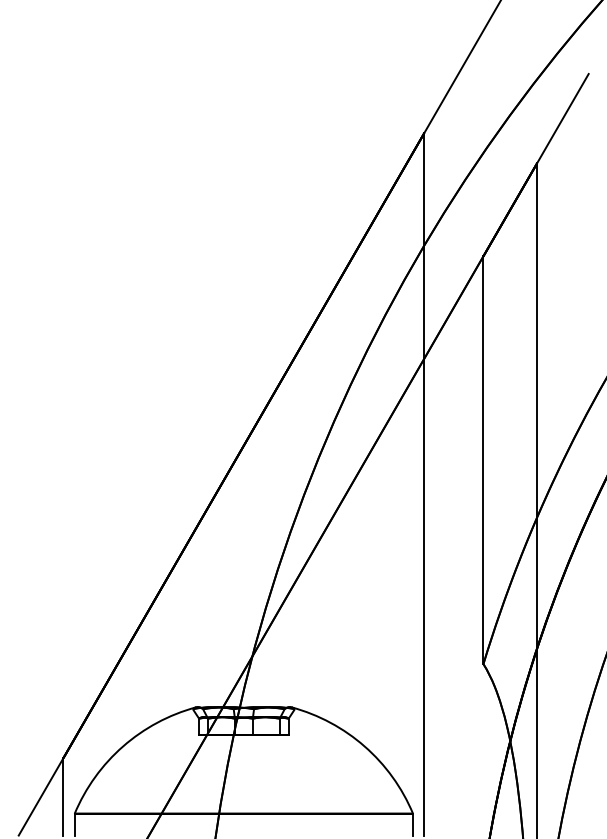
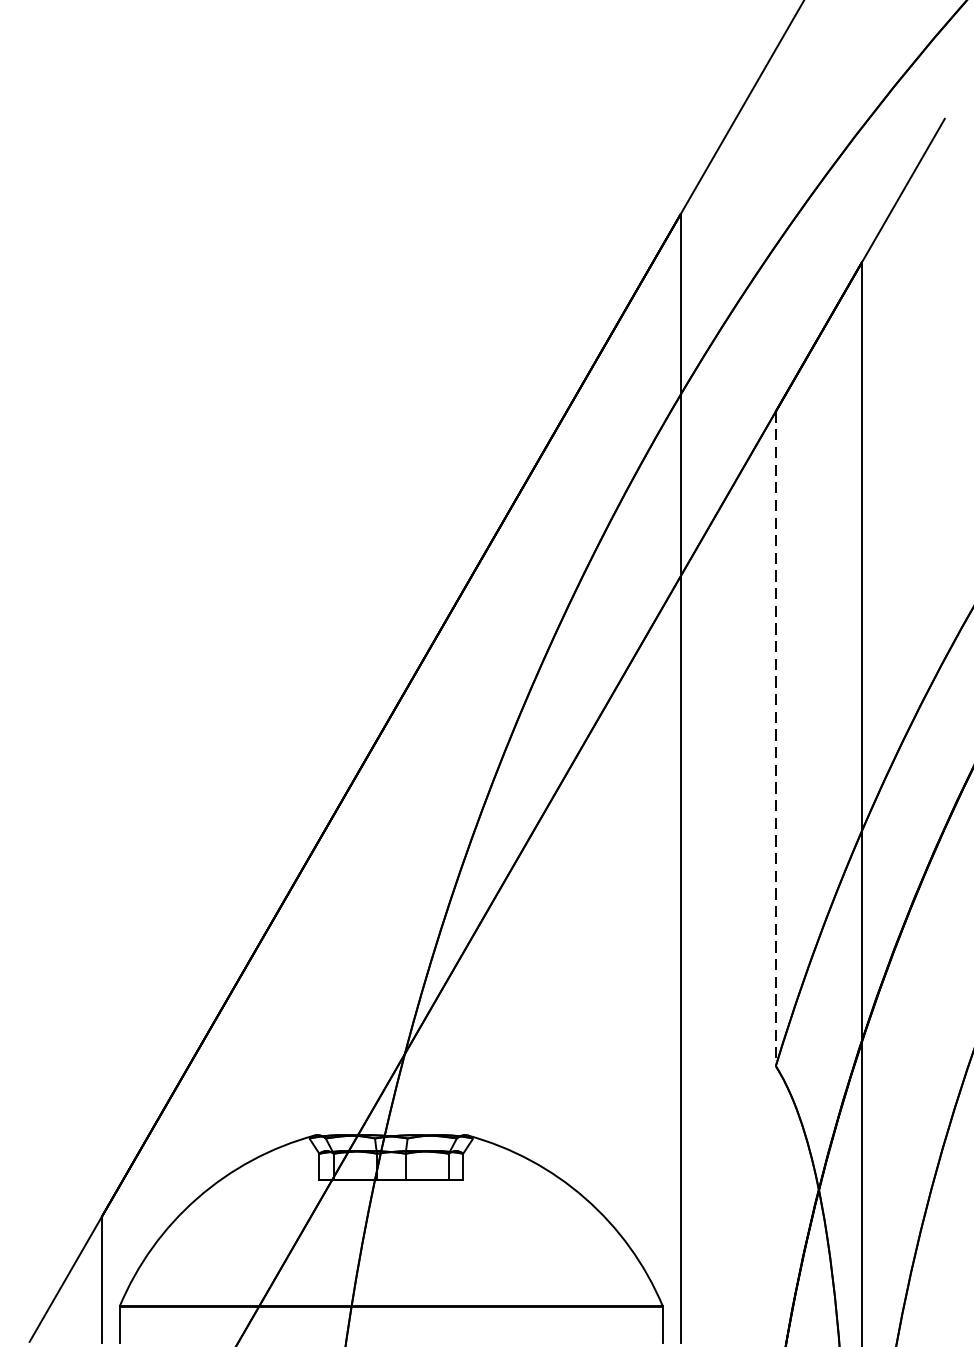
line: (483, 460) -> (775, 739), solid -> dashed

